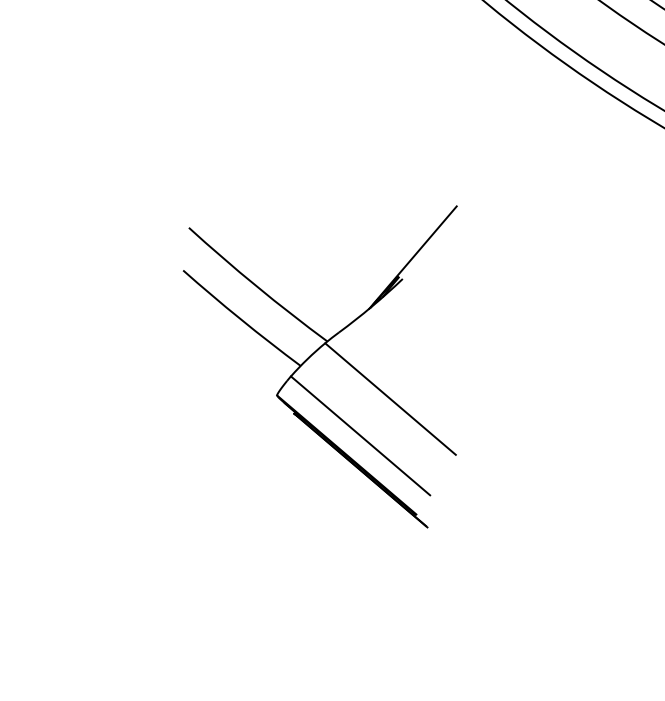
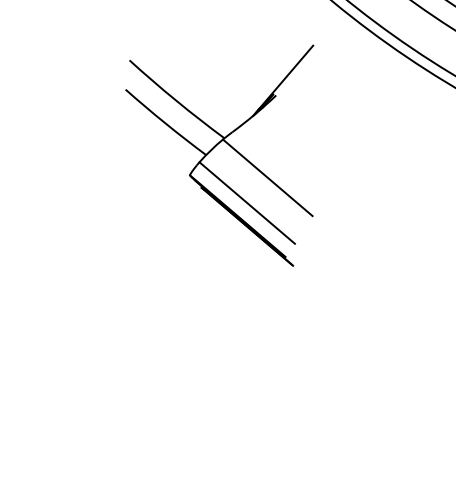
part: (311, 357) -> (213, 149), moved

